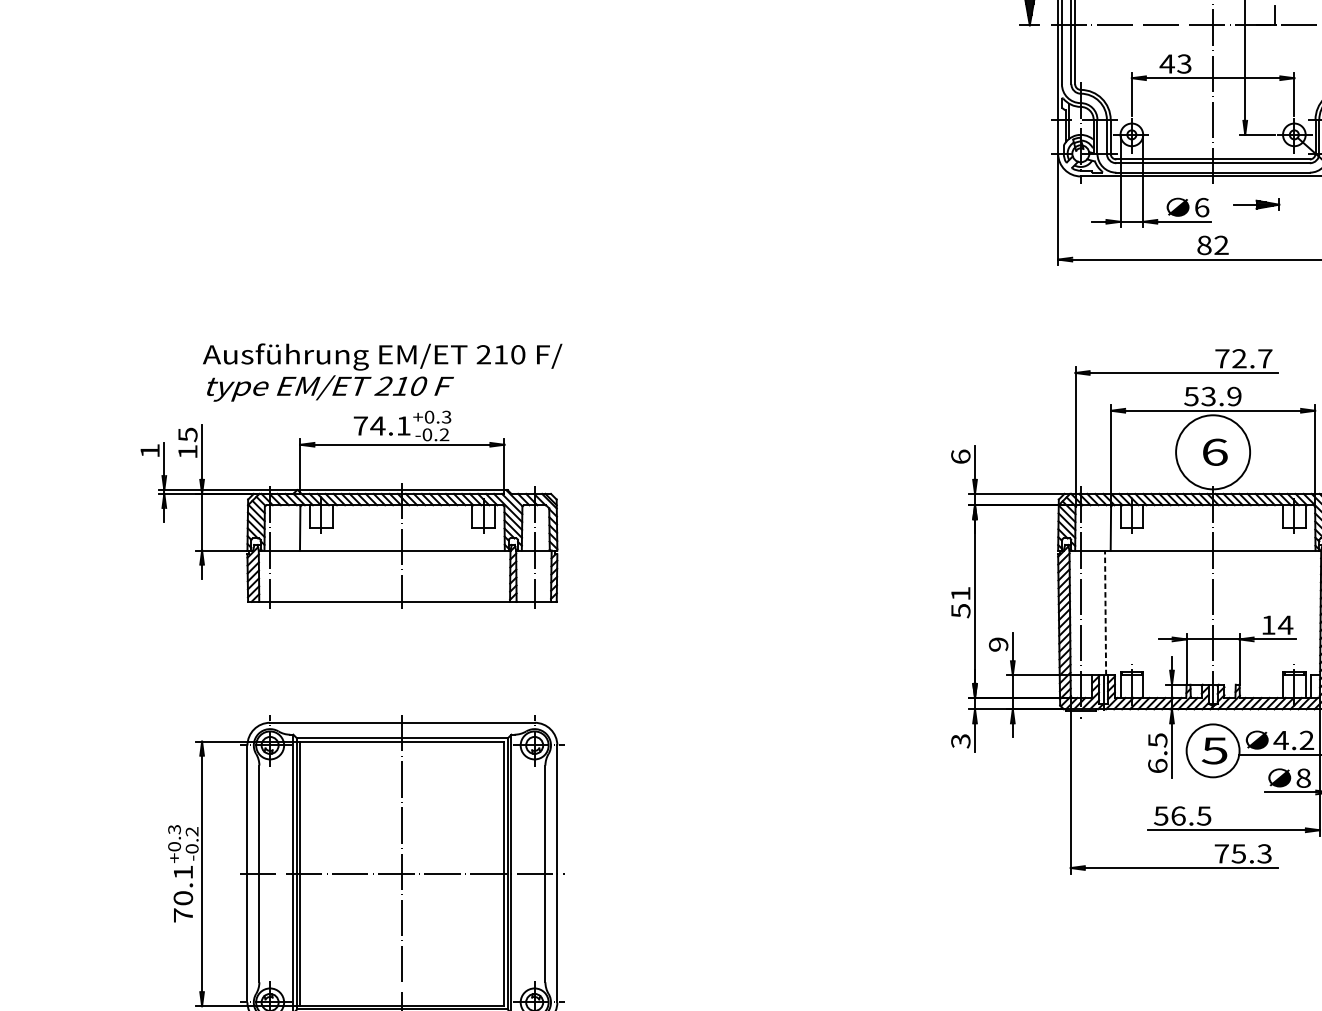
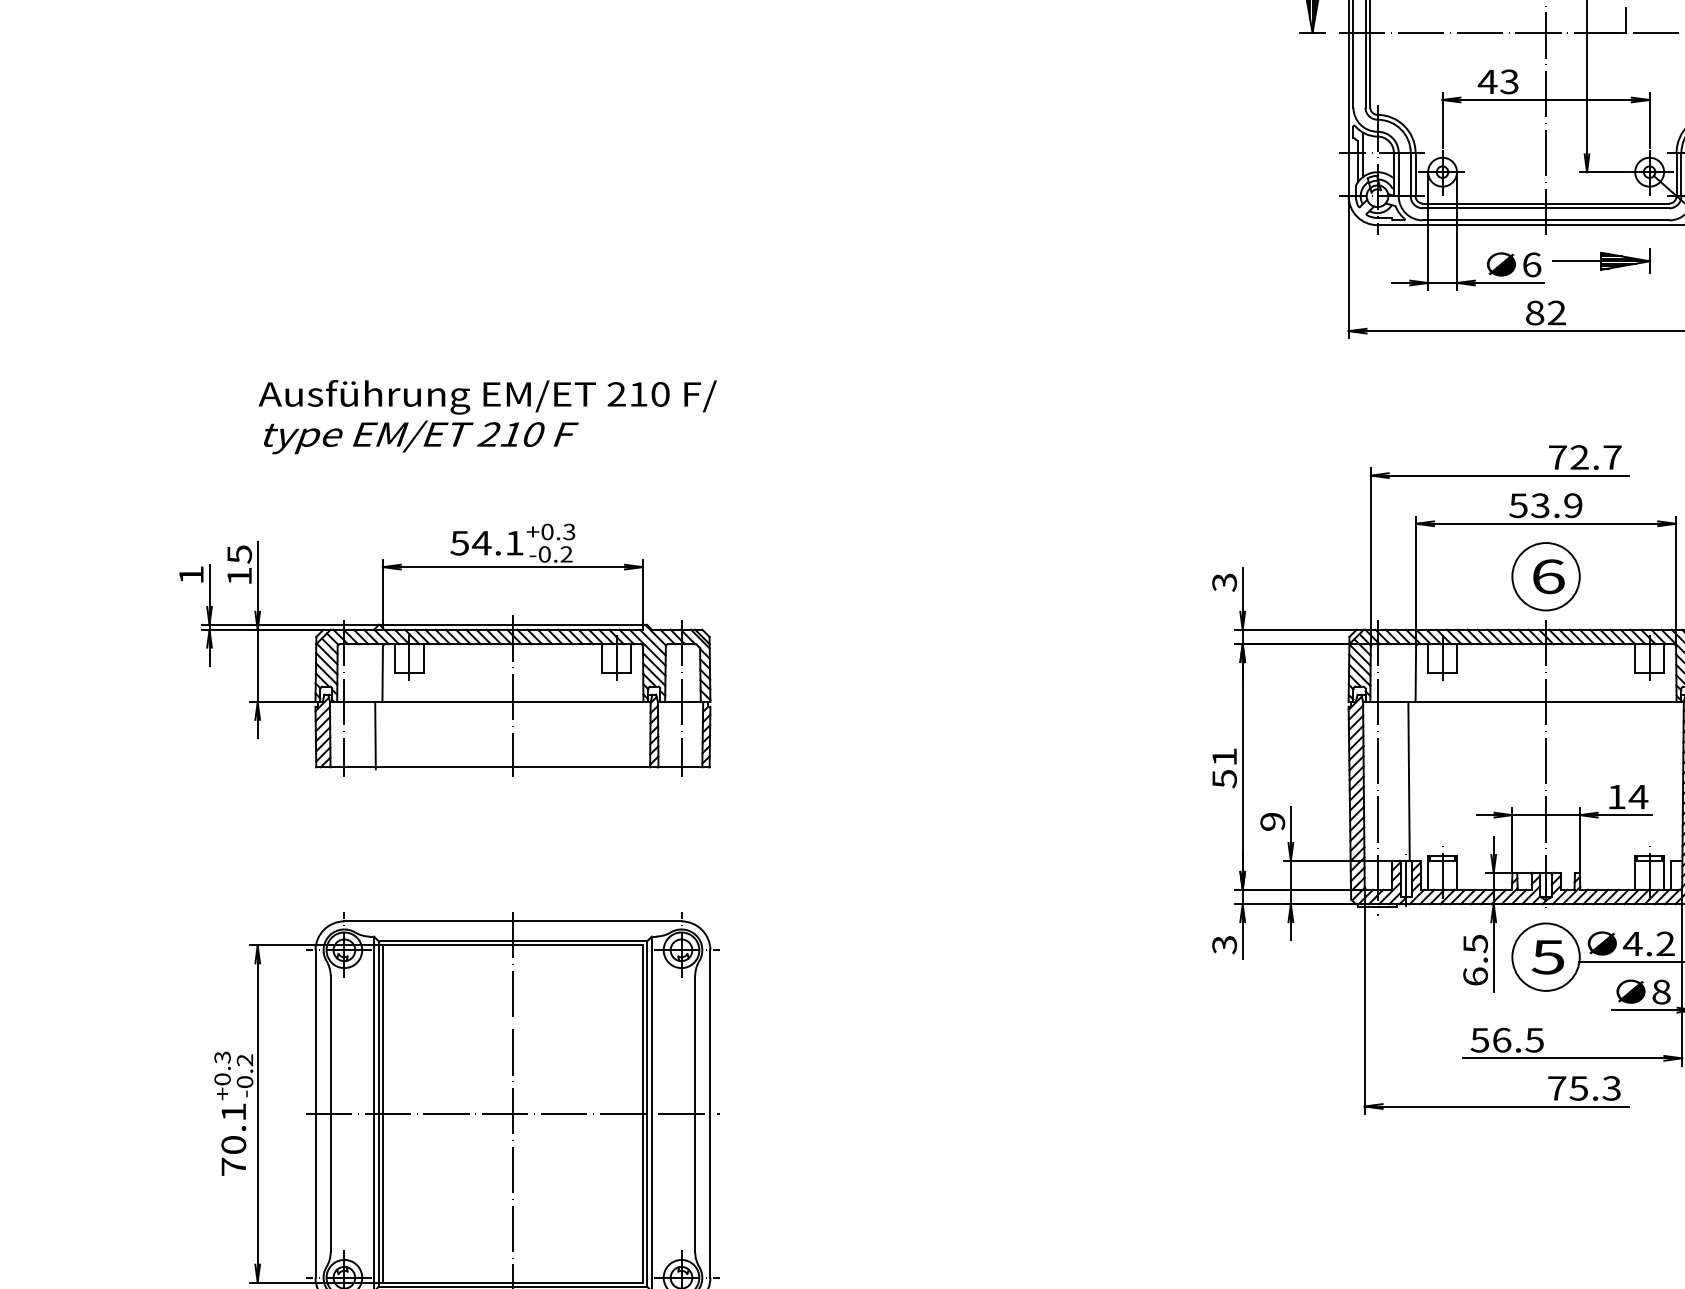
part: (1256, 204) -> (1601, 260), size x1.67
text: (382, 372) -> (487, 417), moved
text: (360, 426) -> (459, 543), 74.1 -> 54.1
circle: (1212, 452) -> (1545, 576), size x0.71
text: (960, 456) -> (1224, 582), 6 -> 3
line: (294, 576) -> (375, 735), added
line: (1105, 612) -> (1409, 780), dashed -> solid

